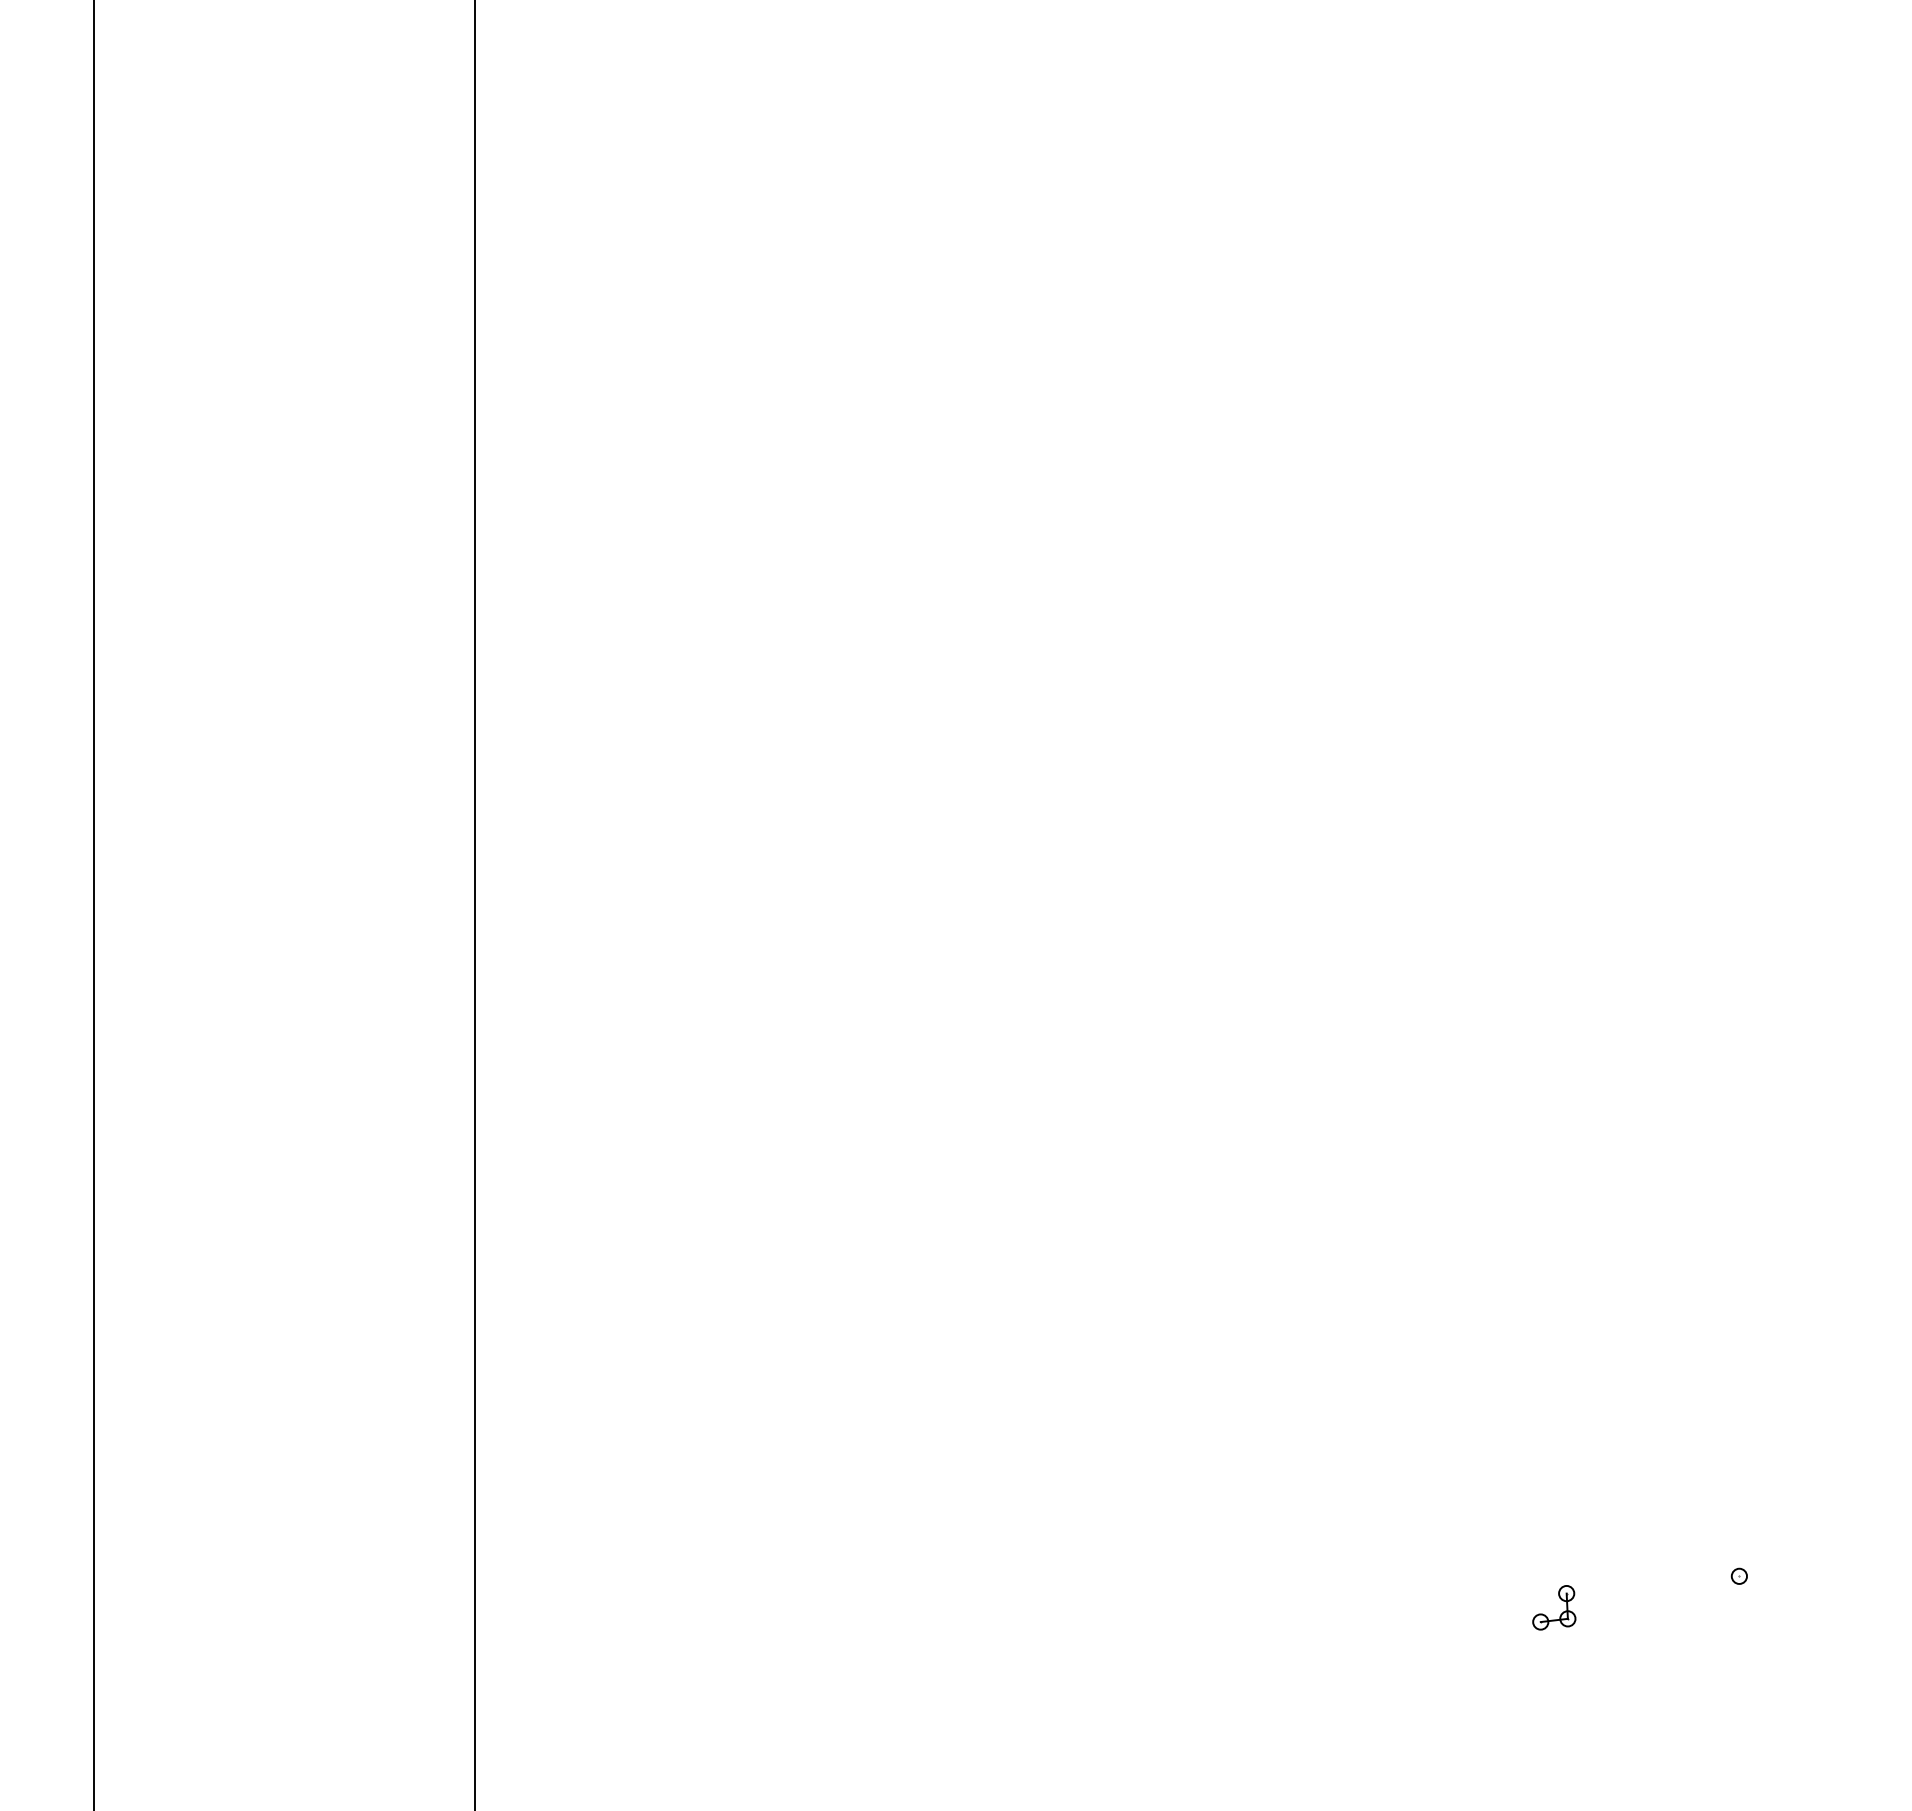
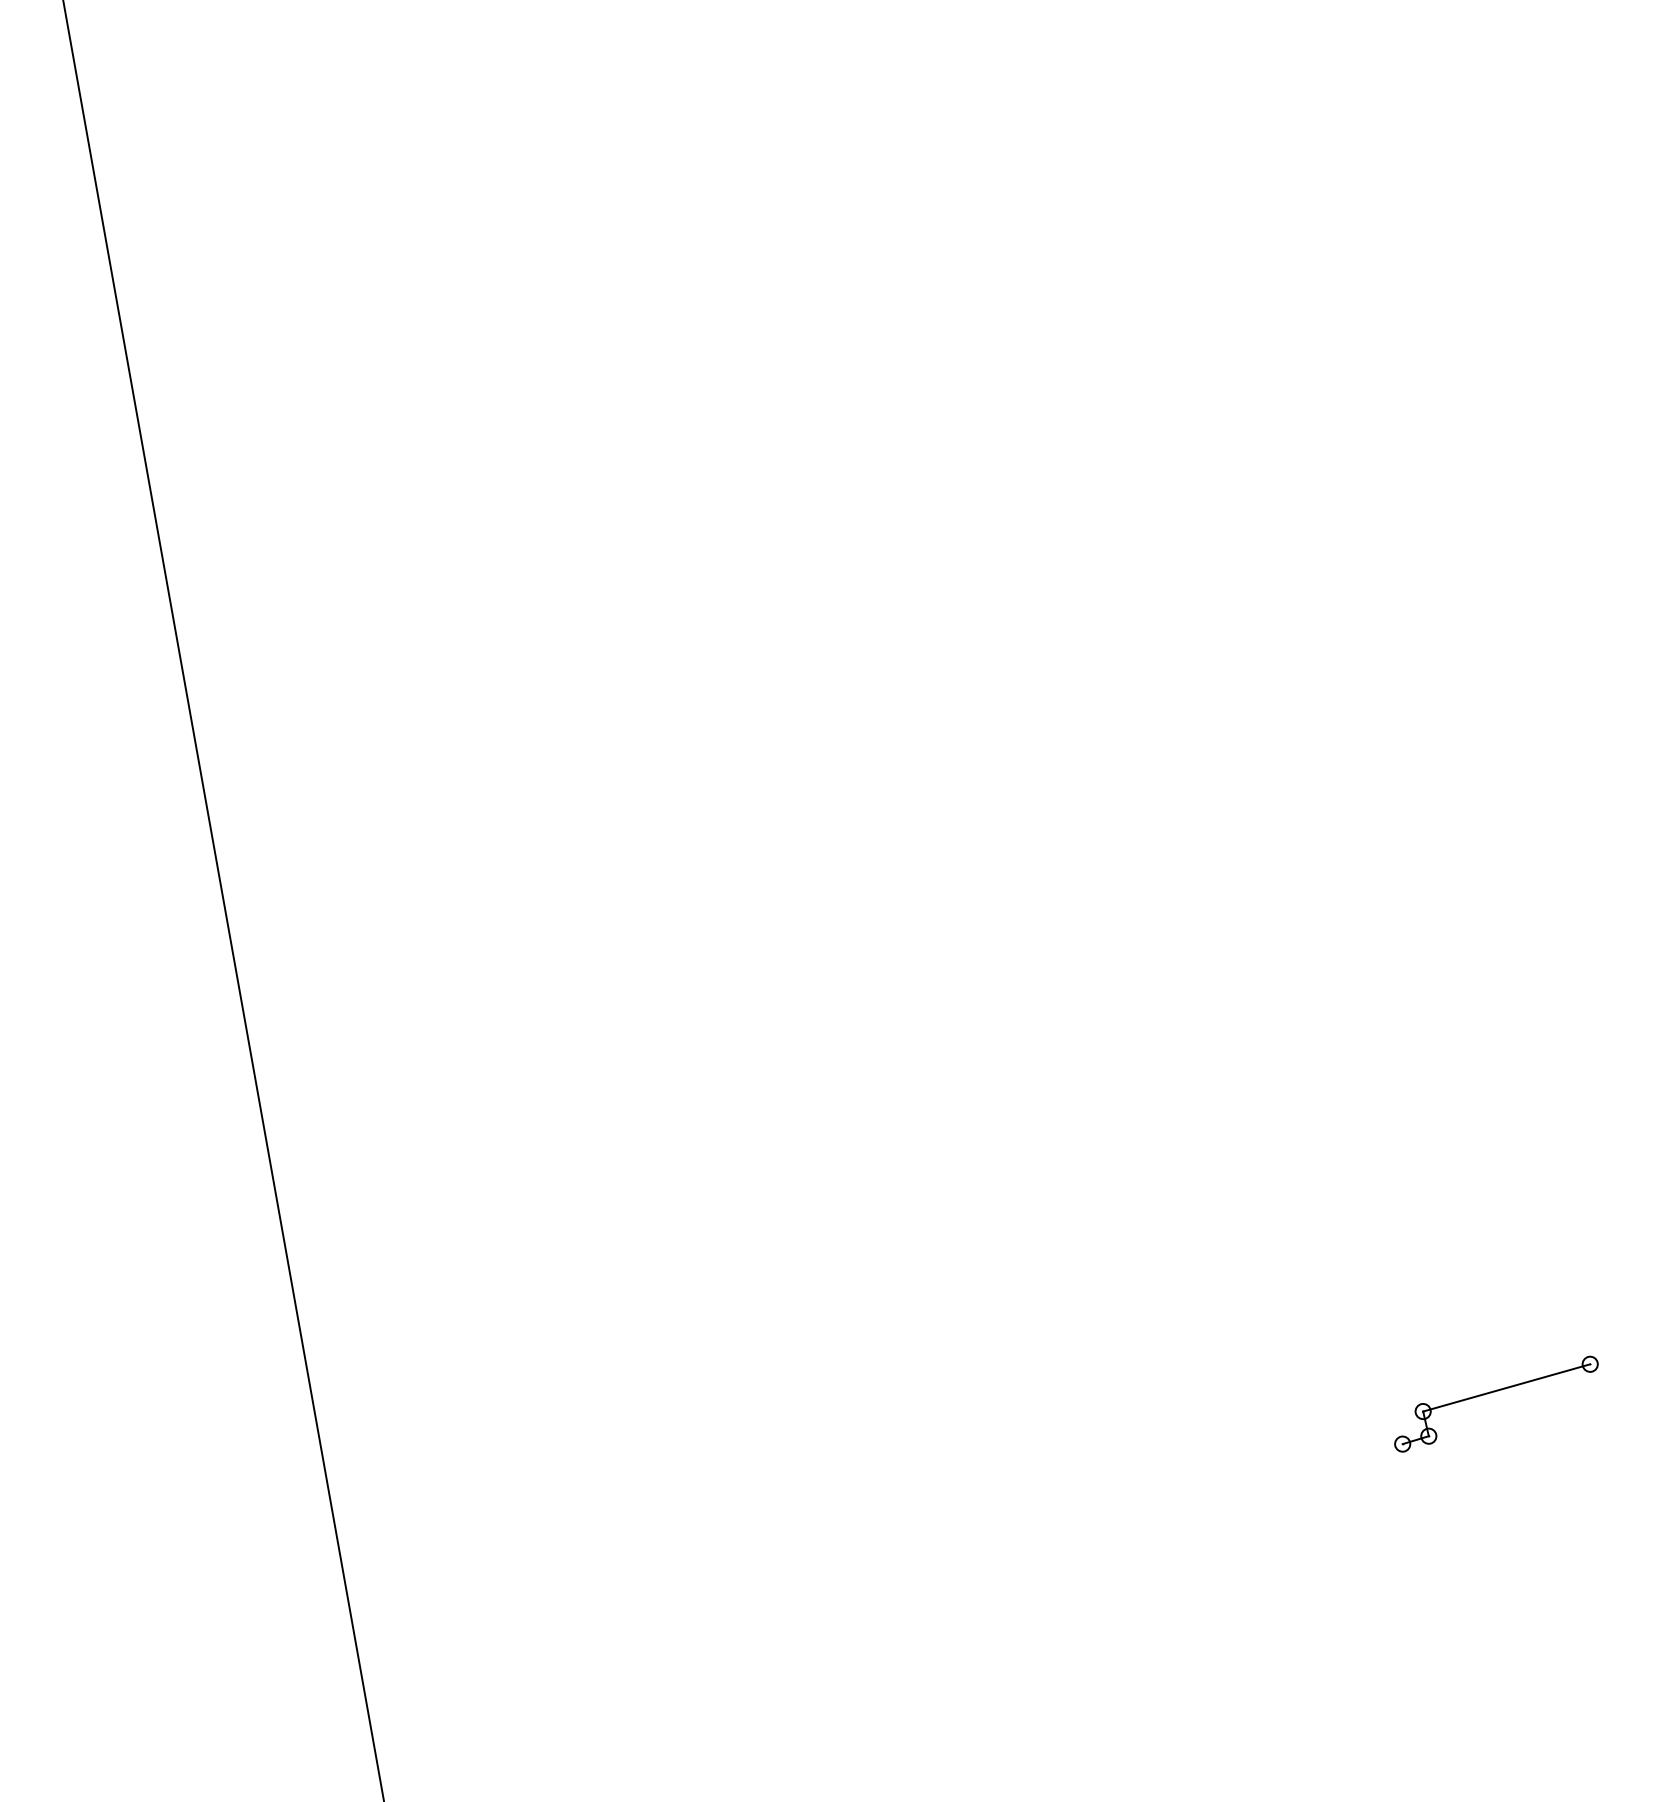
line: (1652, 1584) -> (1506, 1387), added

